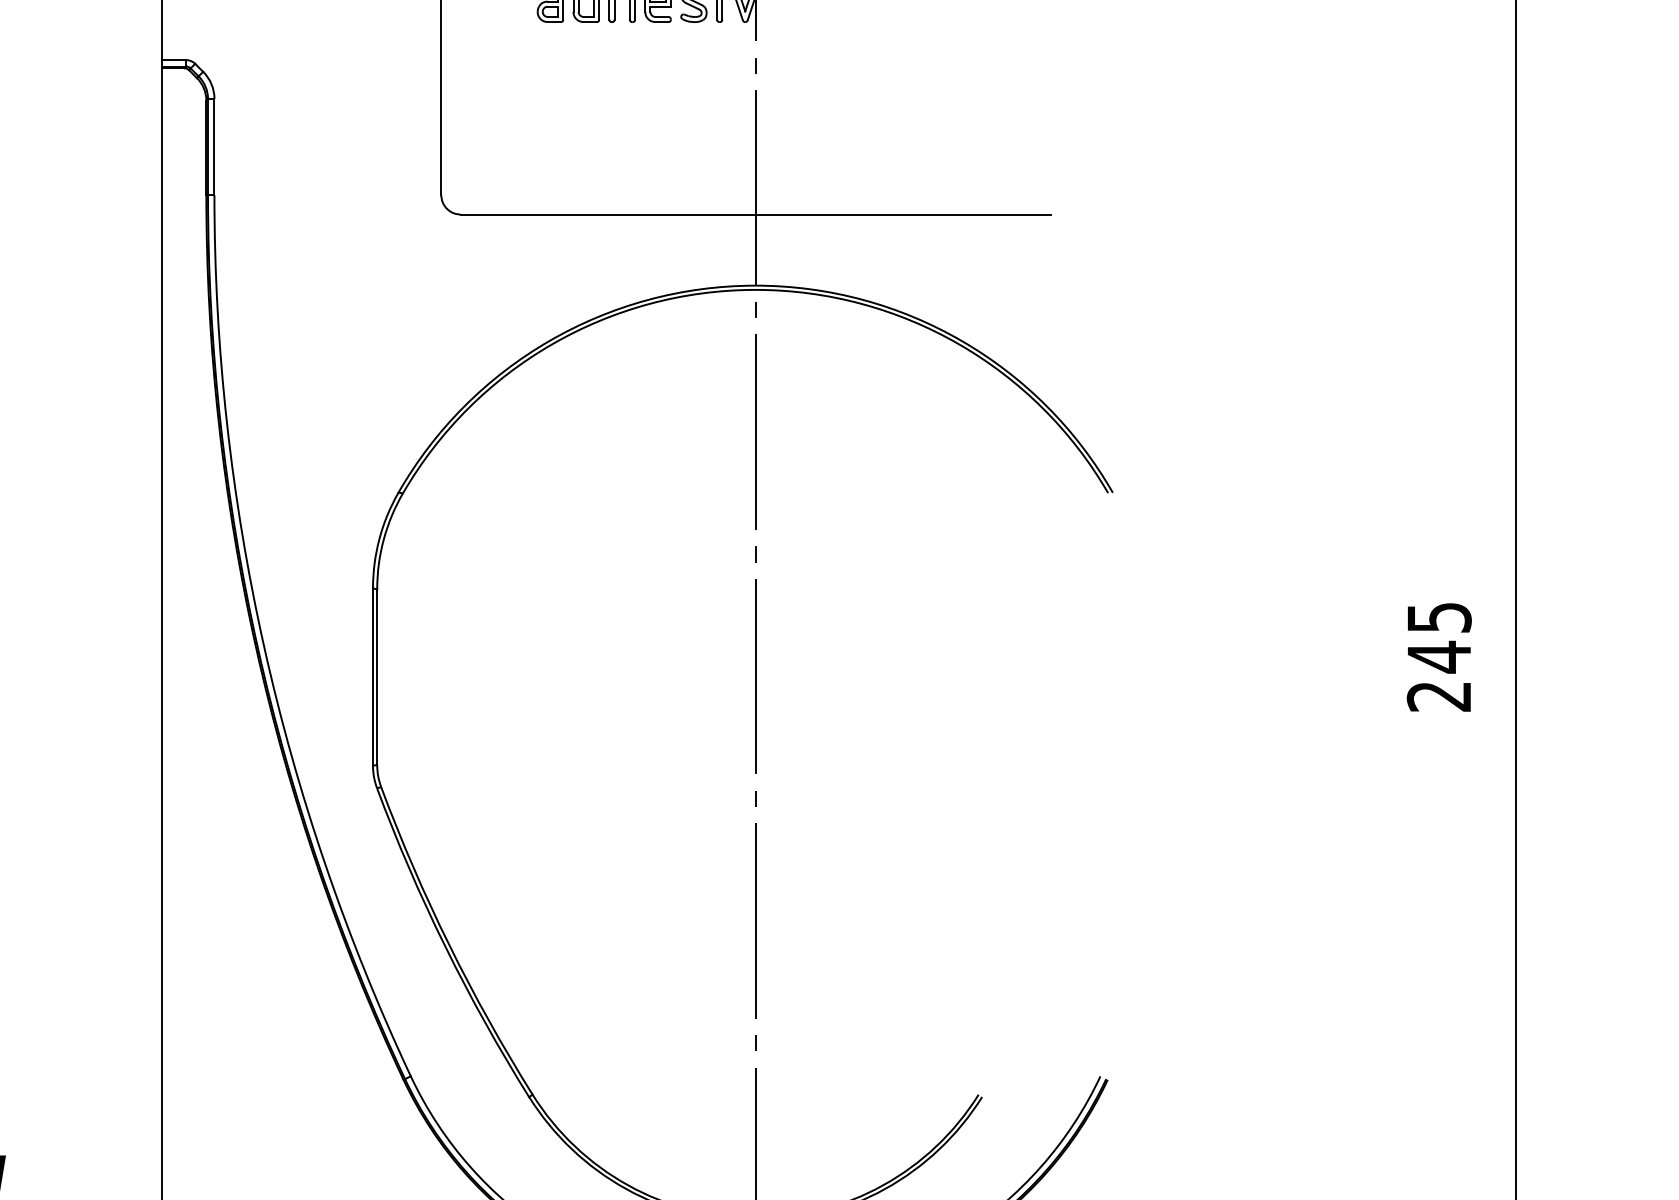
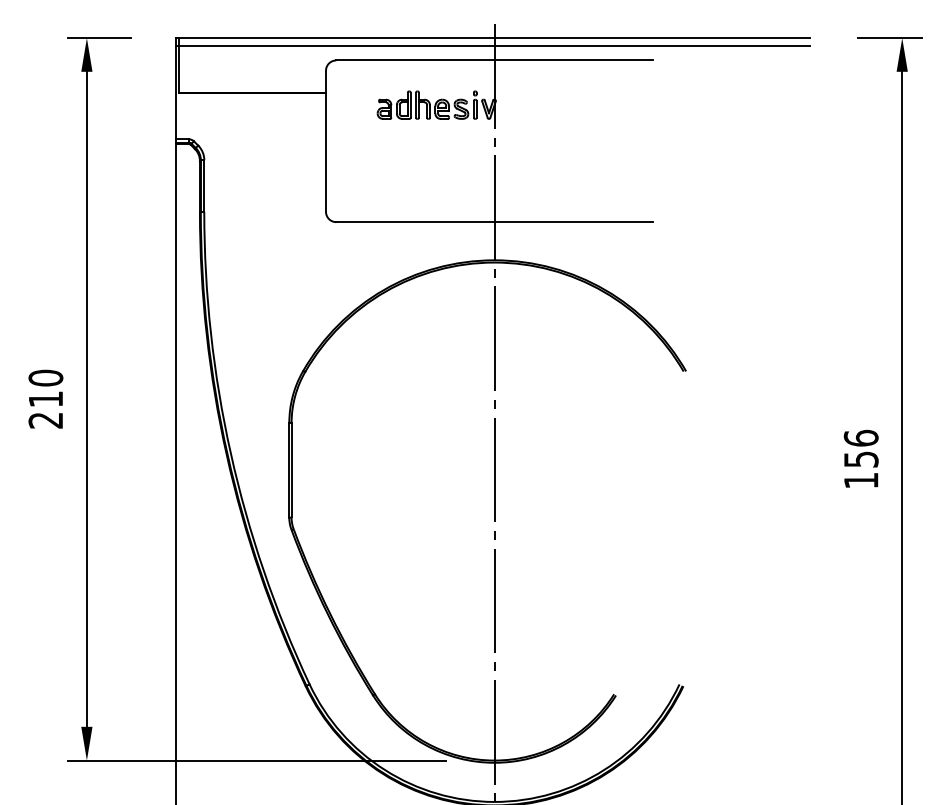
text: (1437, 655) -> (860, 458), 245 -> 156

